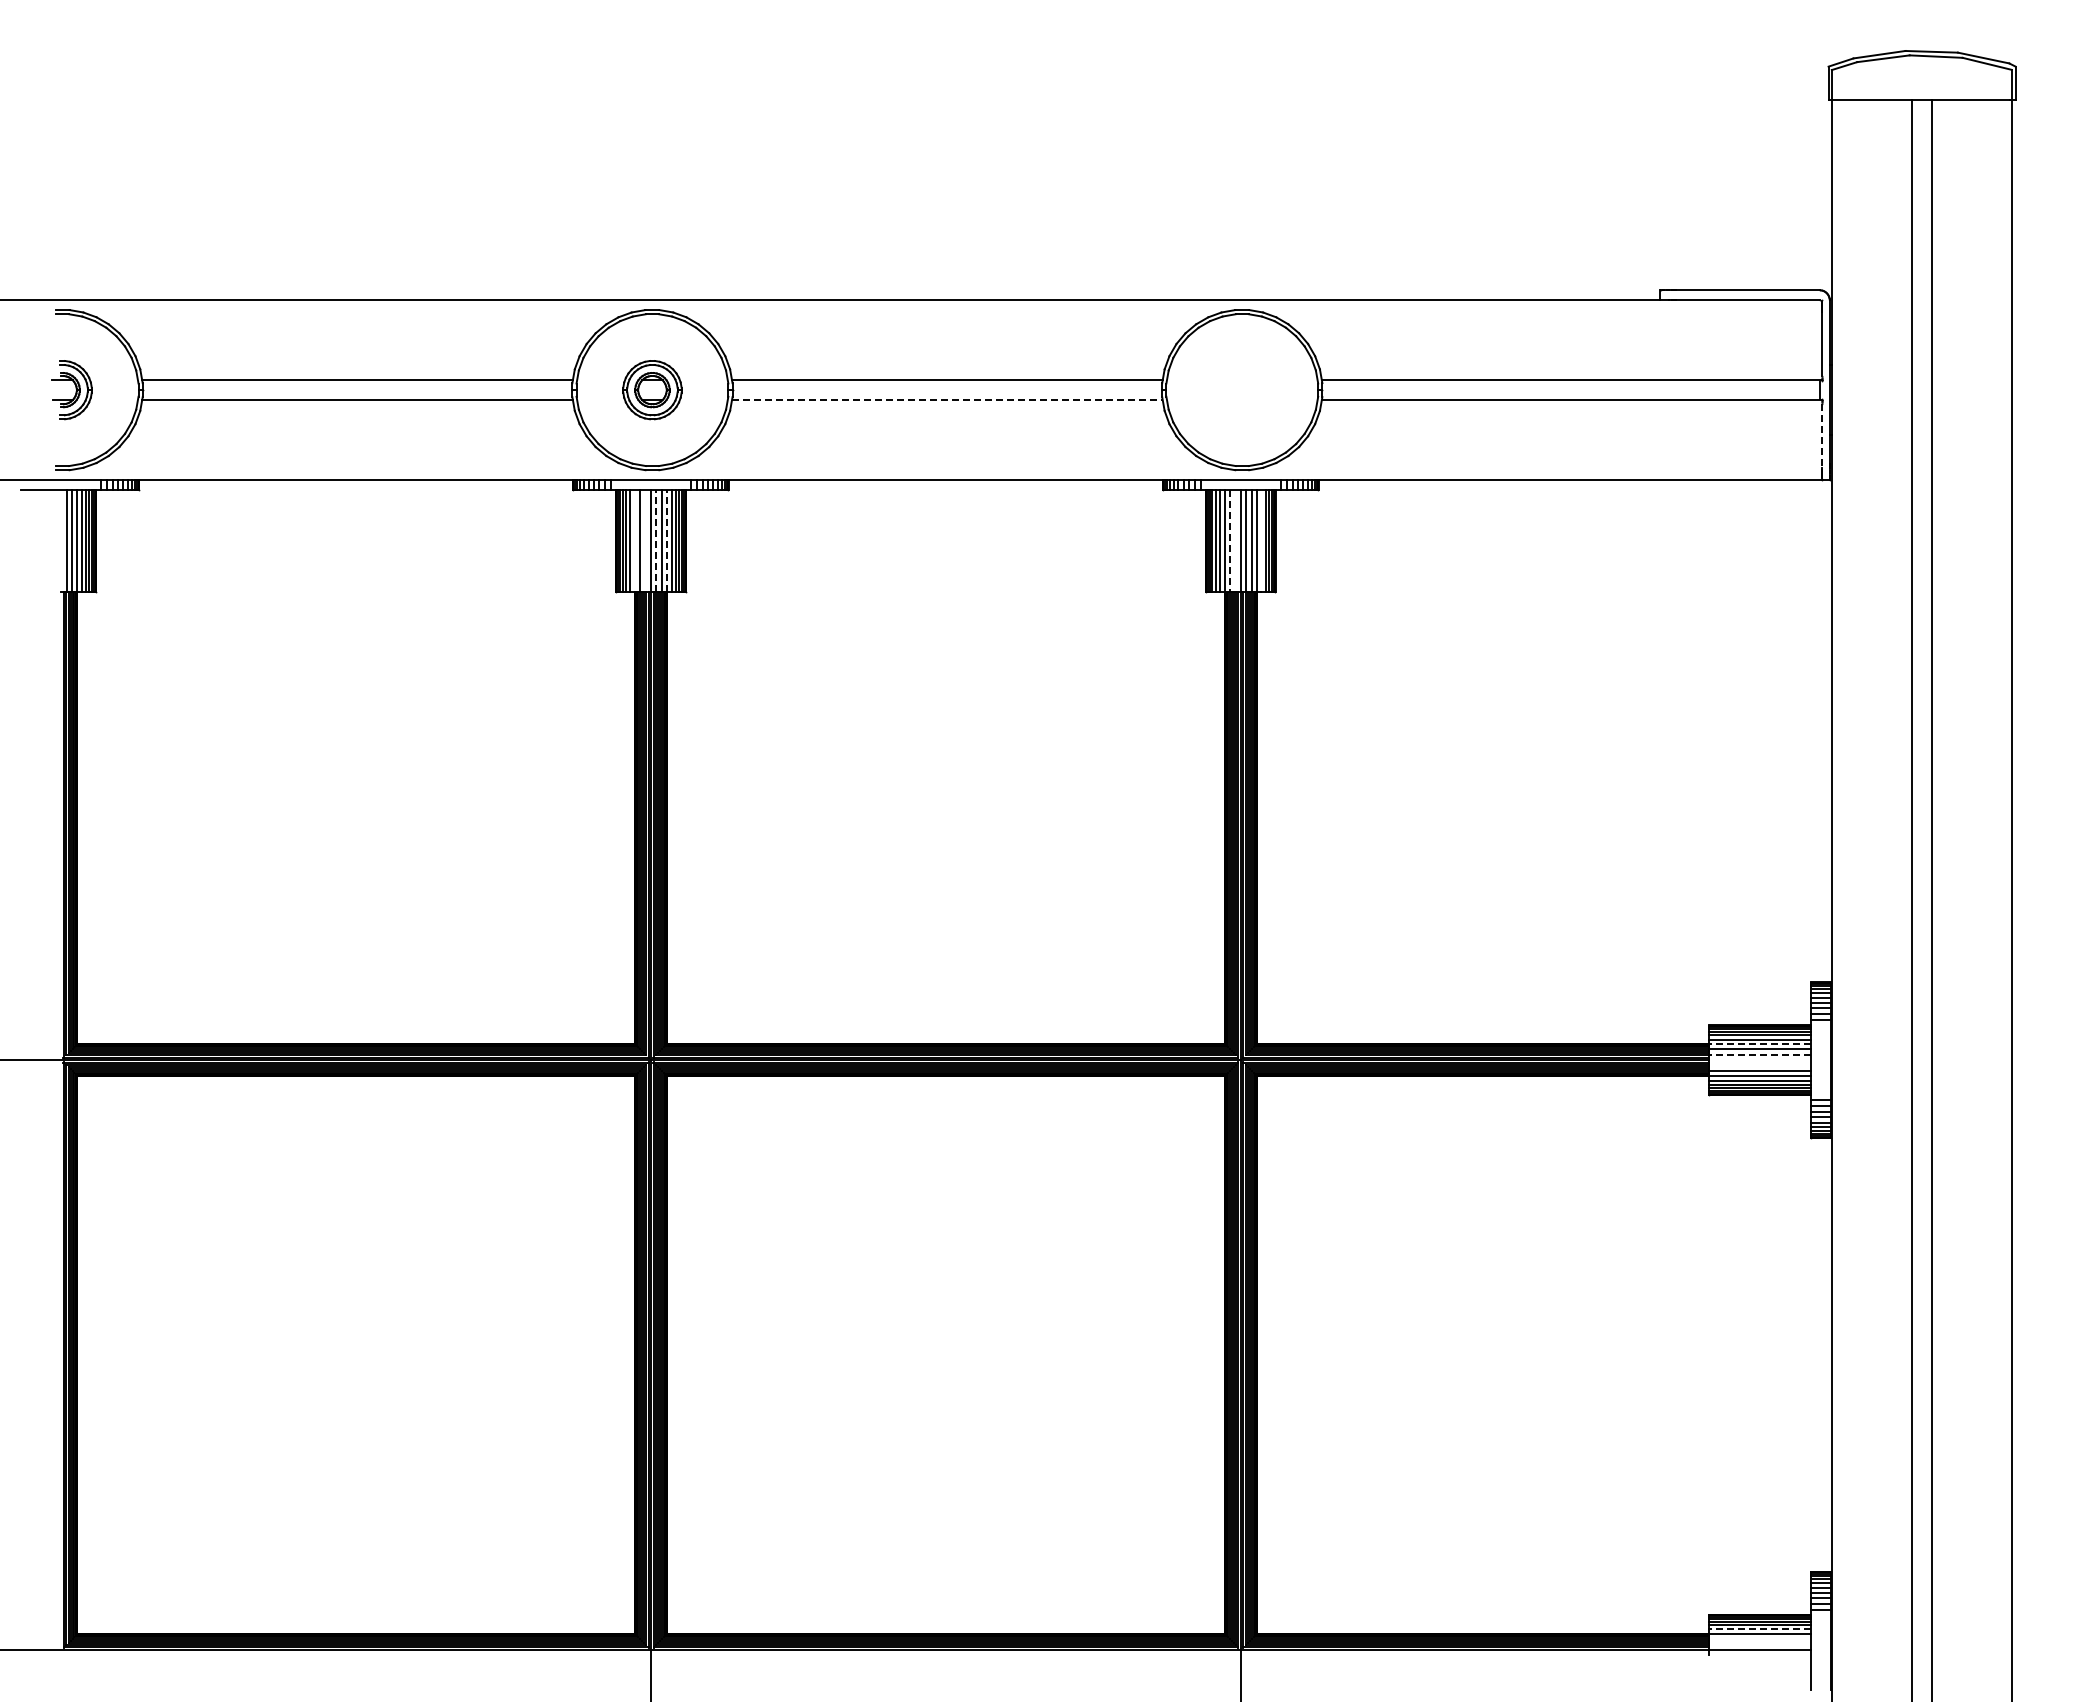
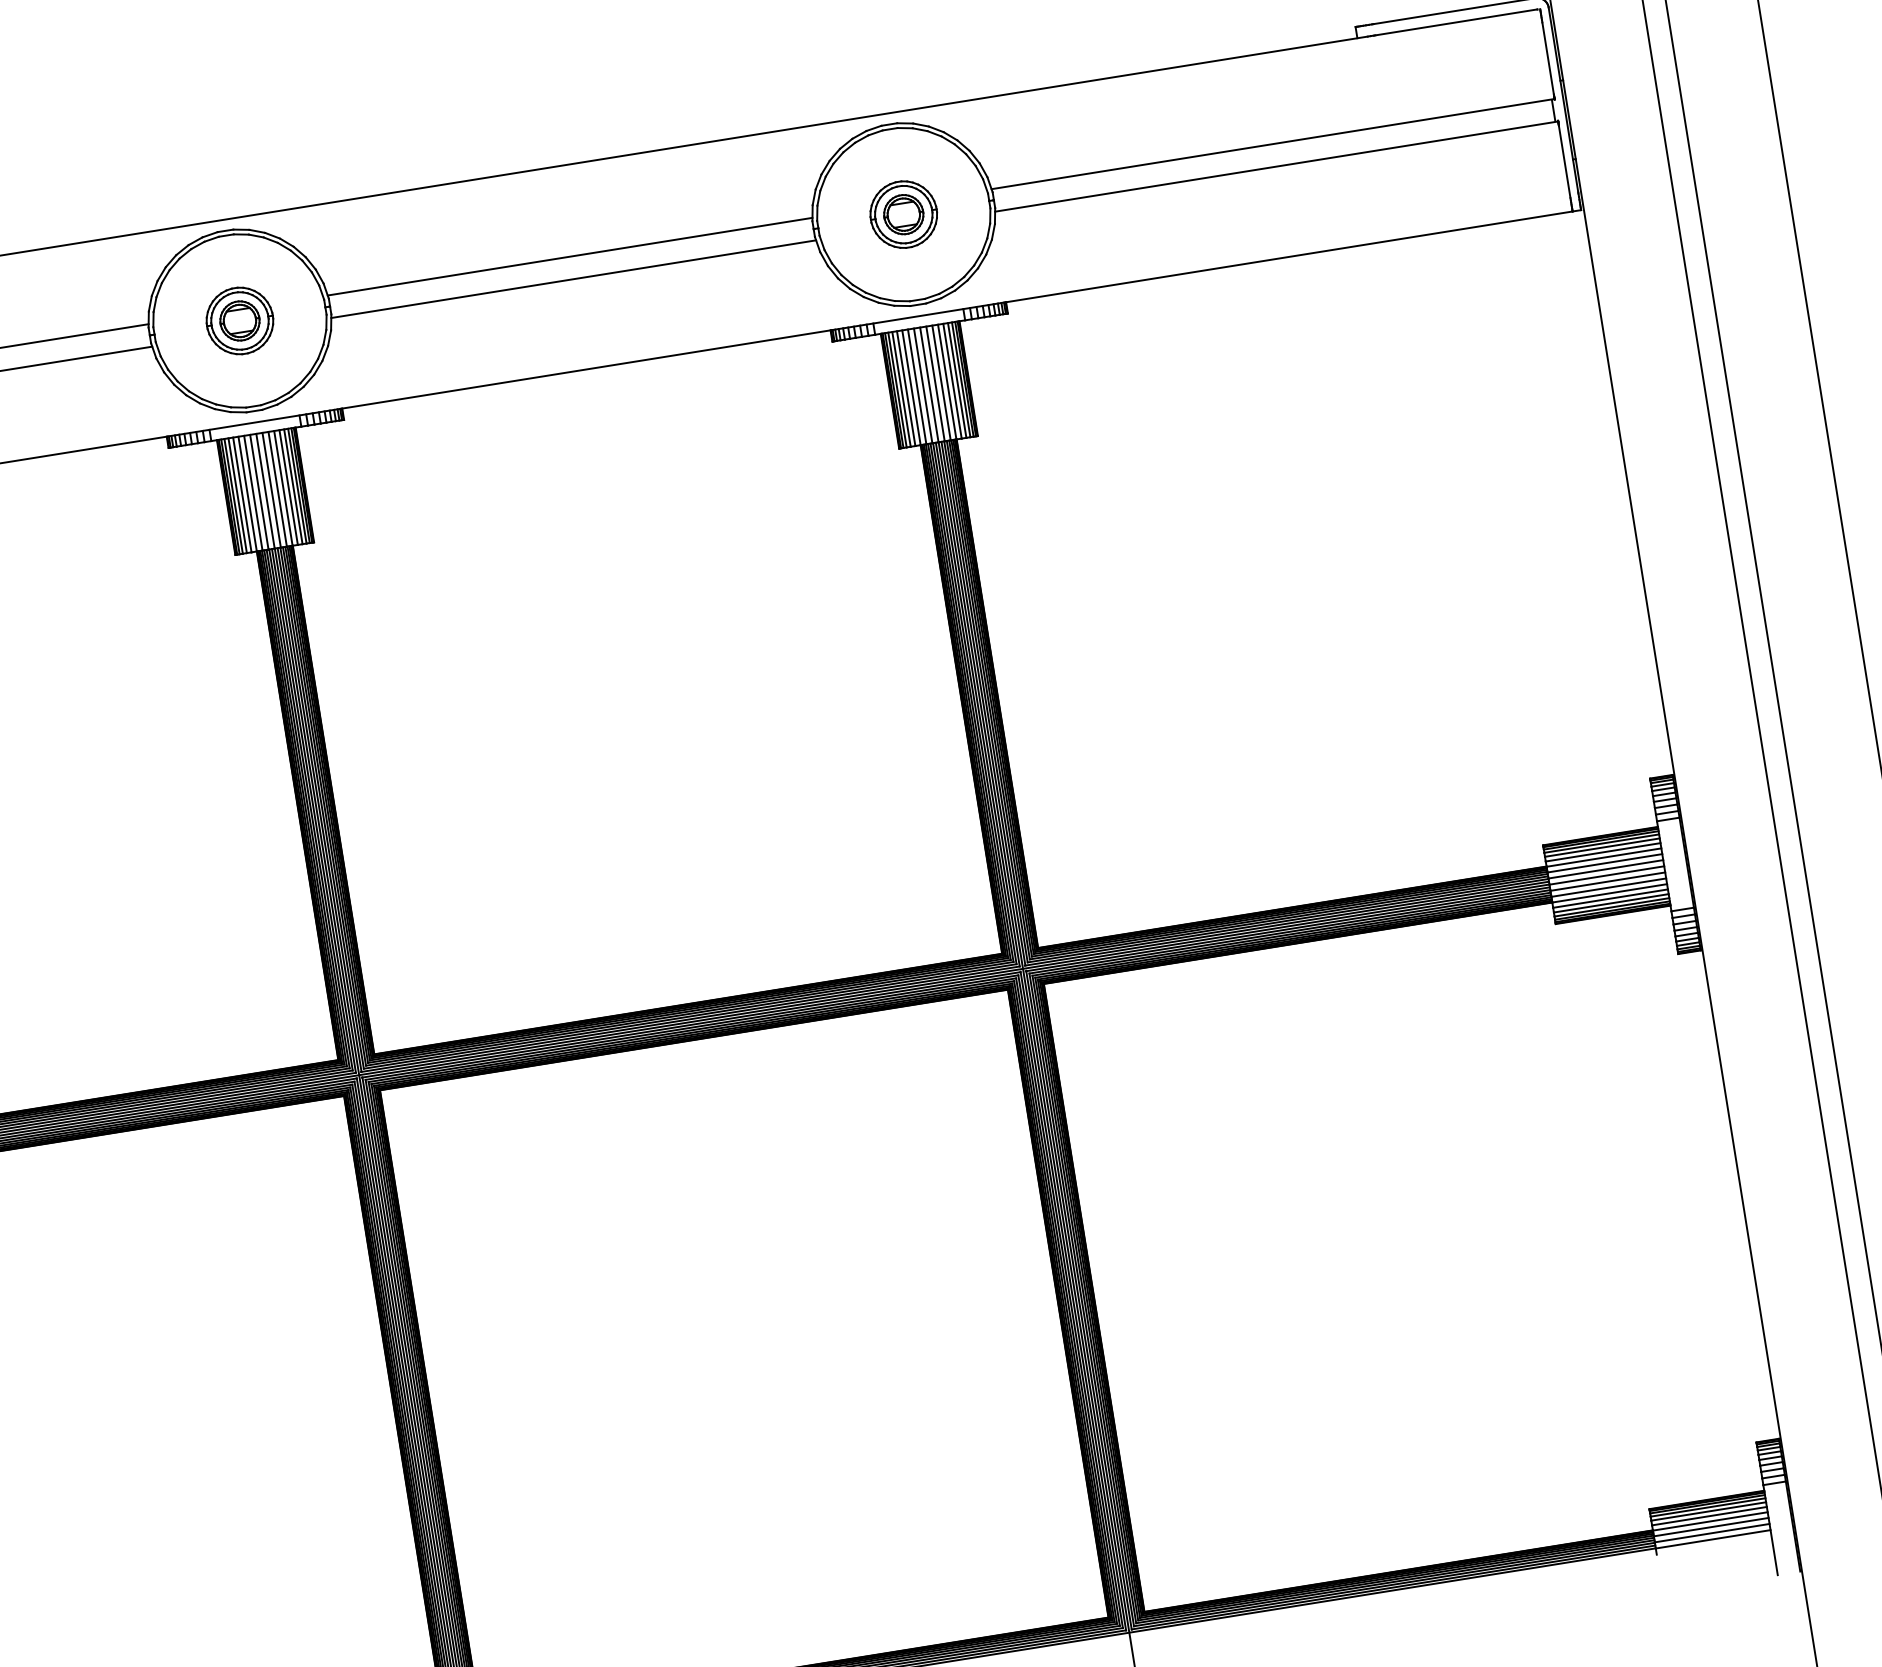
part: (1242, 390) -> (904, 215), added
line: (947, 400) -> (573, 279), dashed -> solid
line: (1822, 436) -> (1565, 162), dashed -> solid
line: (635, 541) -> (248, 494), added
line: (645, 541) -> (259, 492), added
line: (656, 541) -> (271, 490), dashed -> solid
line: (666, 541) -> (283, 488), dashed -> solid
line: (1229, 541) -> (916, 387), dashed -> solid
line: (1235, 541) -> (923, 386), added
line: (1261, 541) -> (952, 381), added
line: (1759, 1044) -> (1603, 857), dashed -> solid
line: (1759, 1054) -> (1605, 869), dashed -> solid
line: (1759, 1060) -> (1606, 875), added
line: (1759, 1065) -> (1607, 881), added
line: (1759, 1629) -> (1709, 1516), dashed -> solid
line: (1759, 1639) -> (1711, 1527), added
line: (1759, 1644) -> (1712, 1533), added

